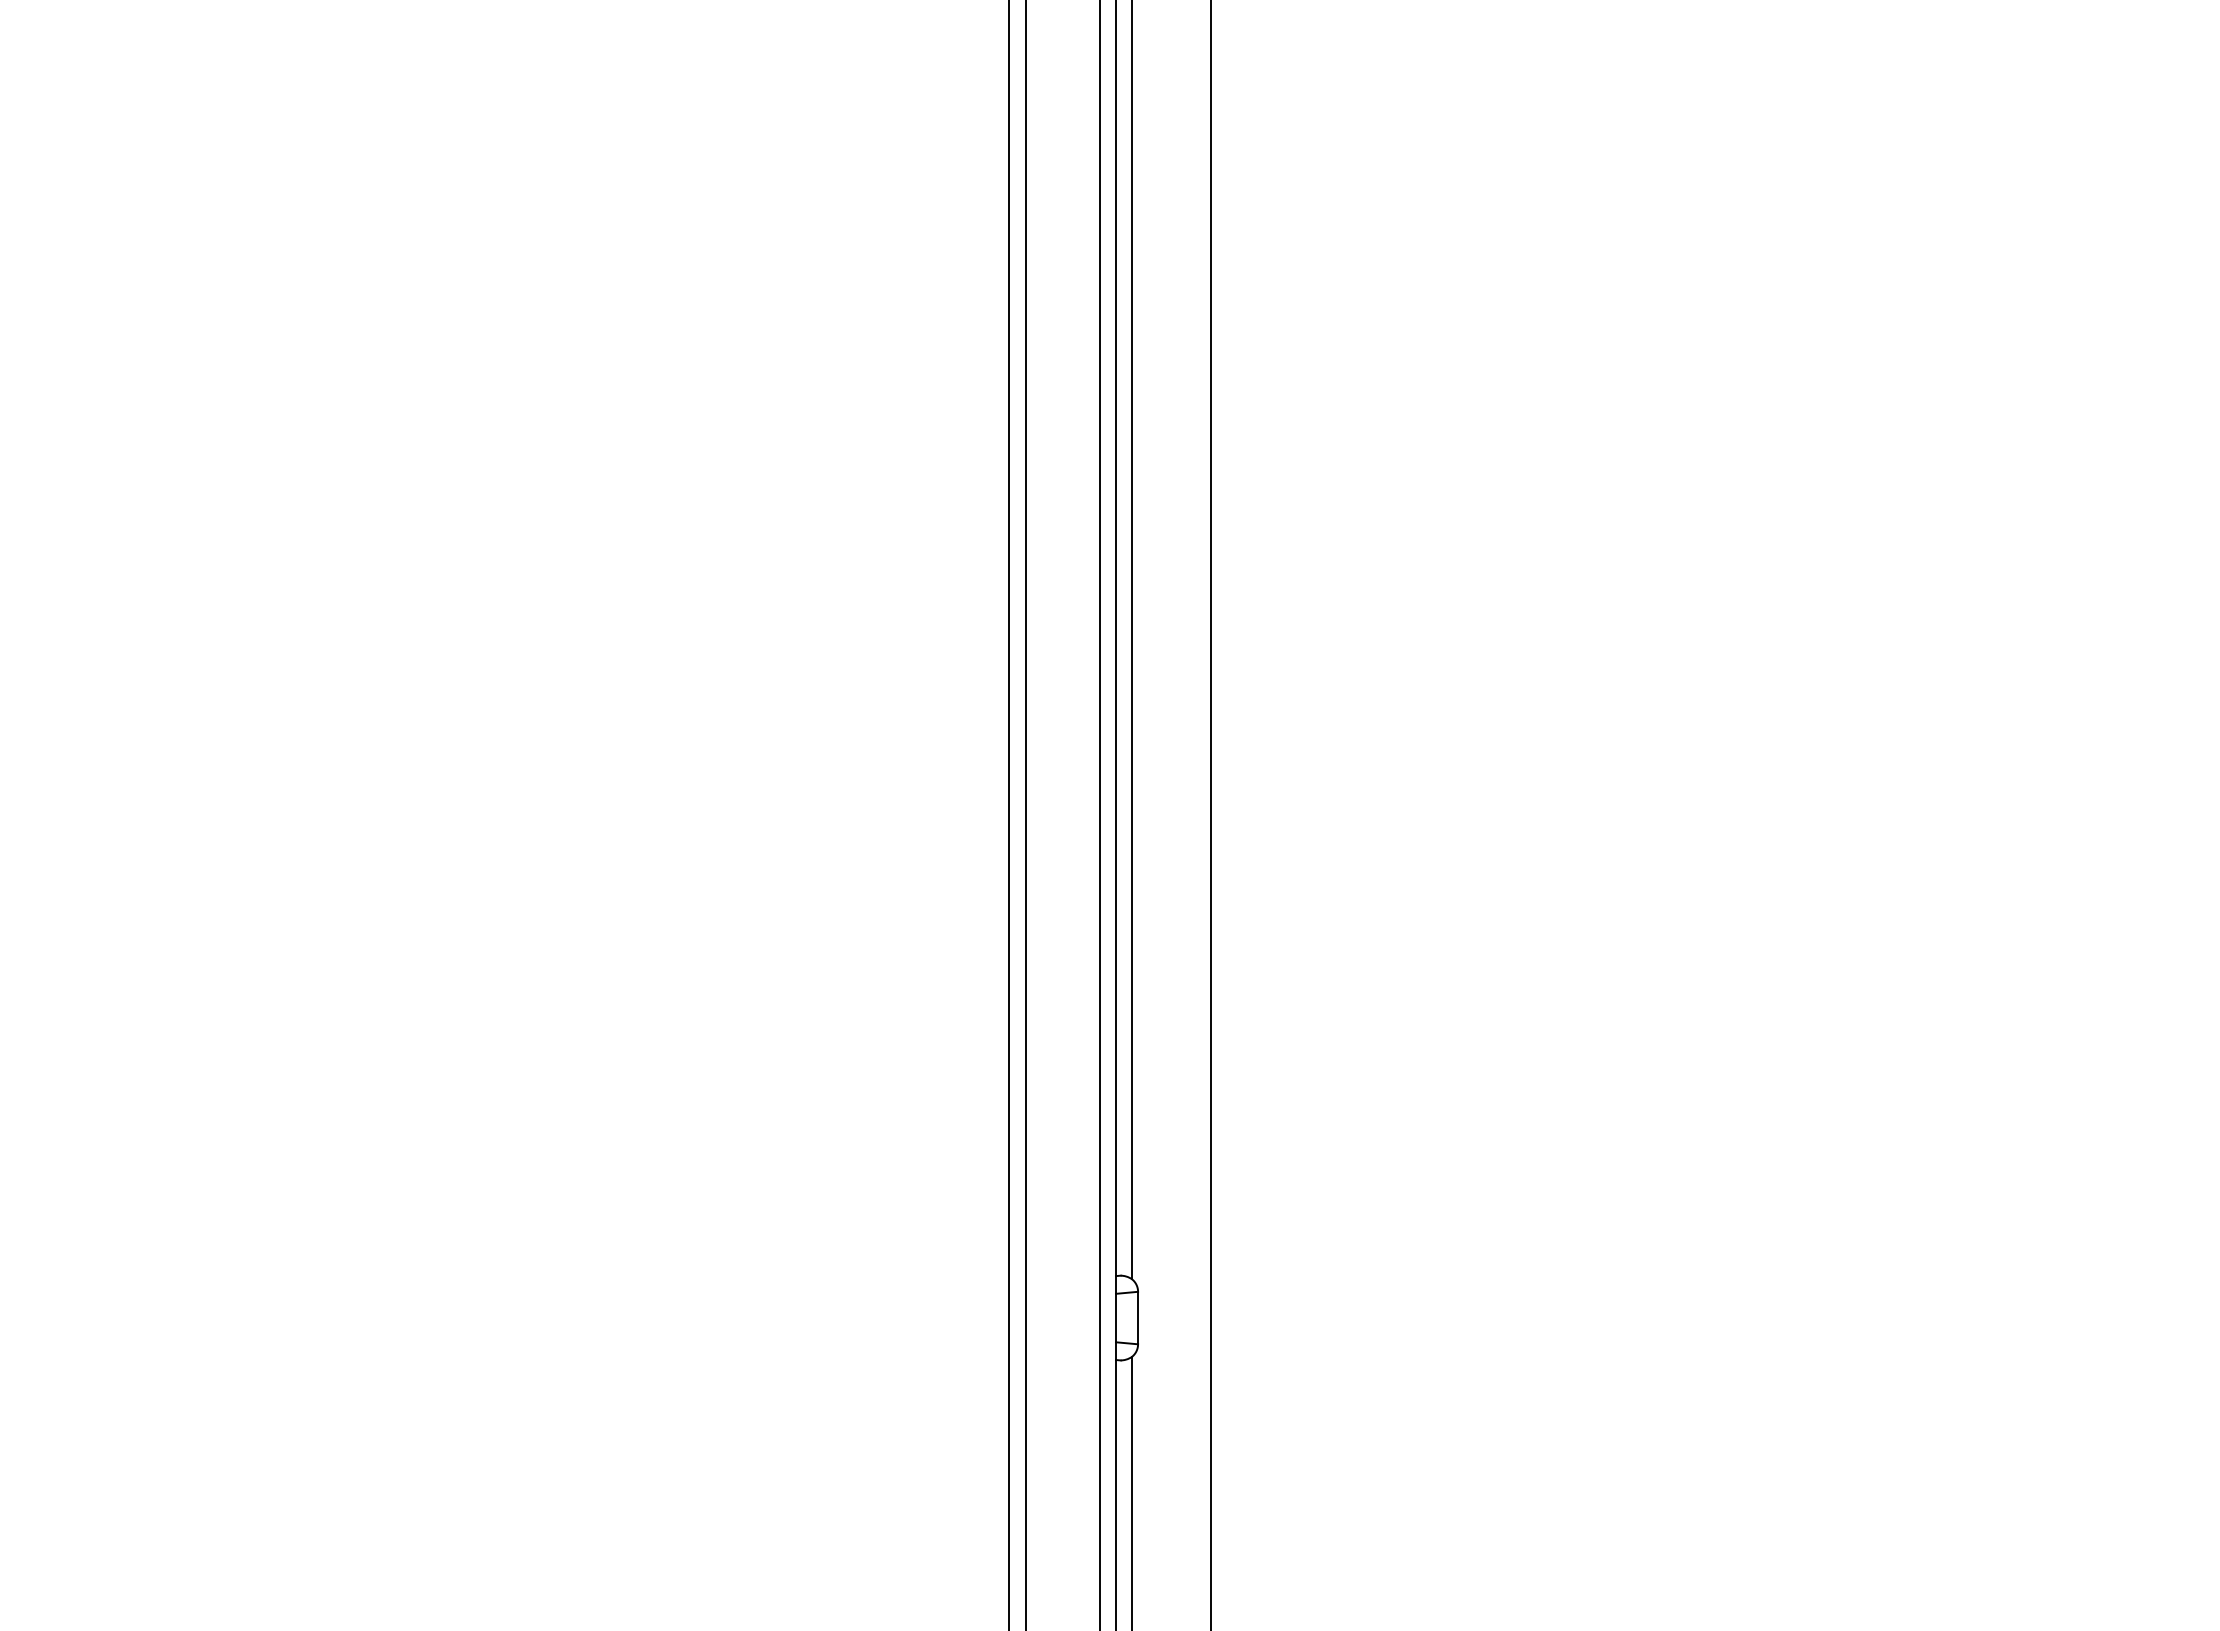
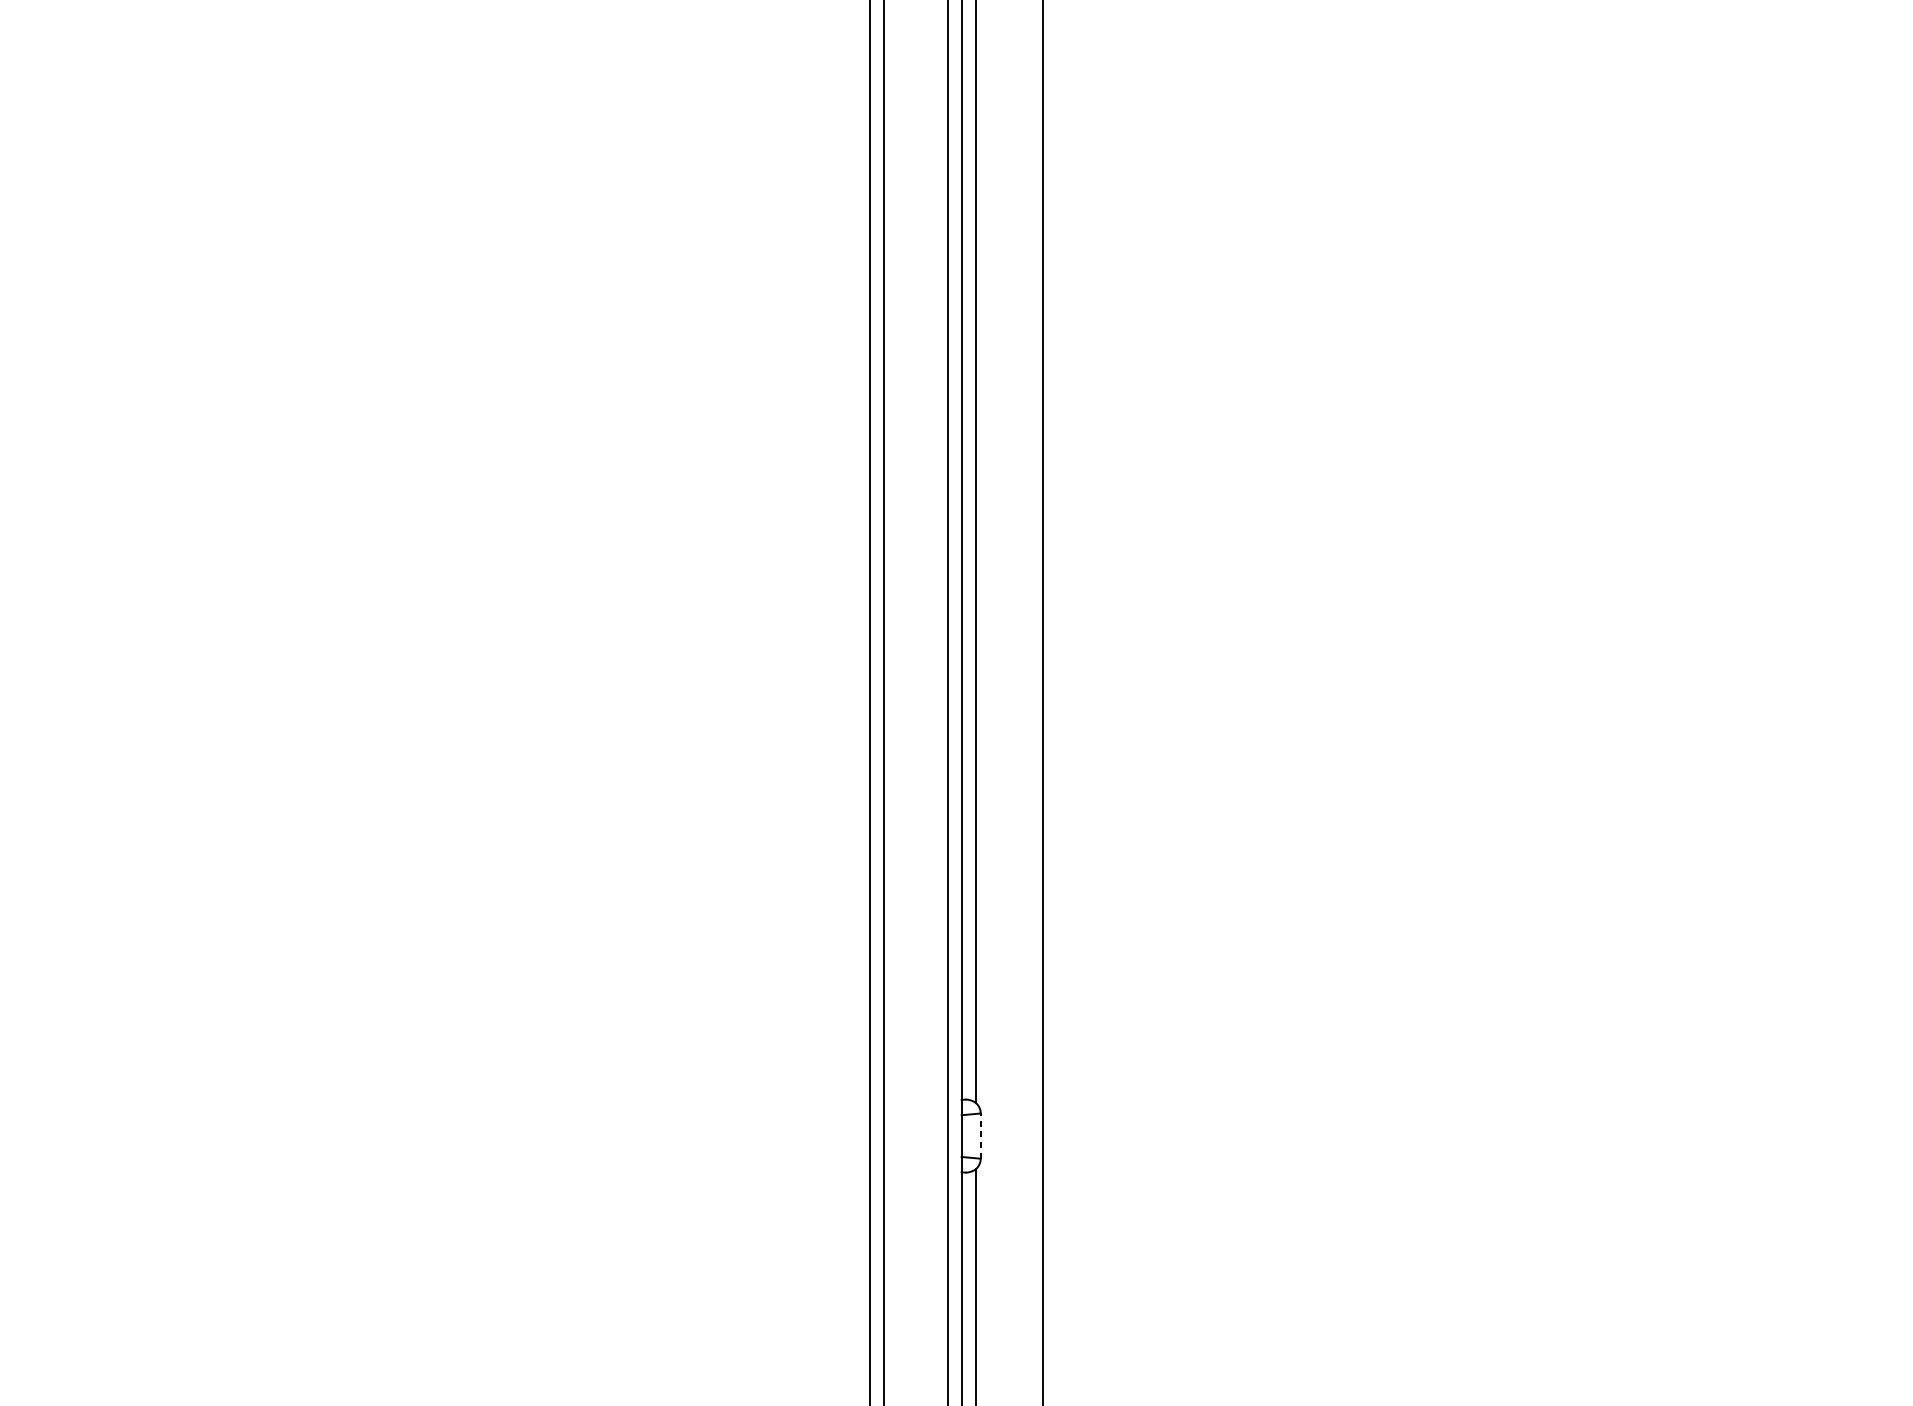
line: (1138, 1317) -> (981, 1135), solid -> dashed

